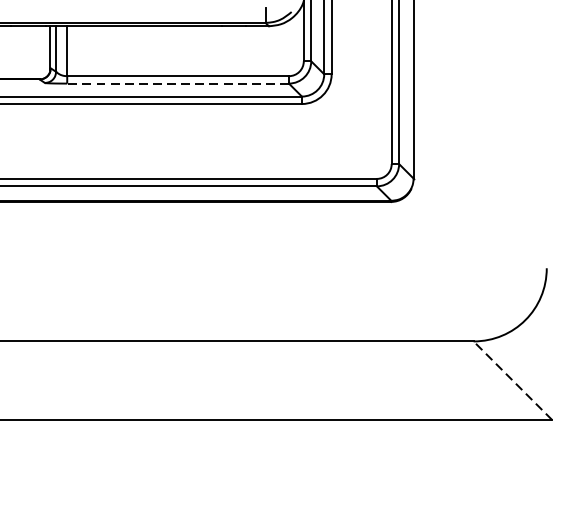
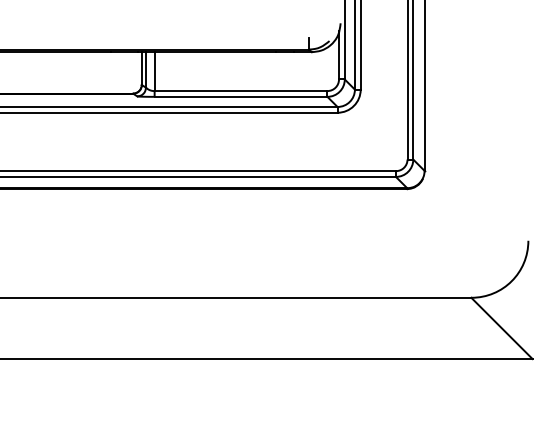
line: (177, 83) -> (240, 96), dashed -> solid
line: (512, 380) -> (501, 328), dashed -> solid

